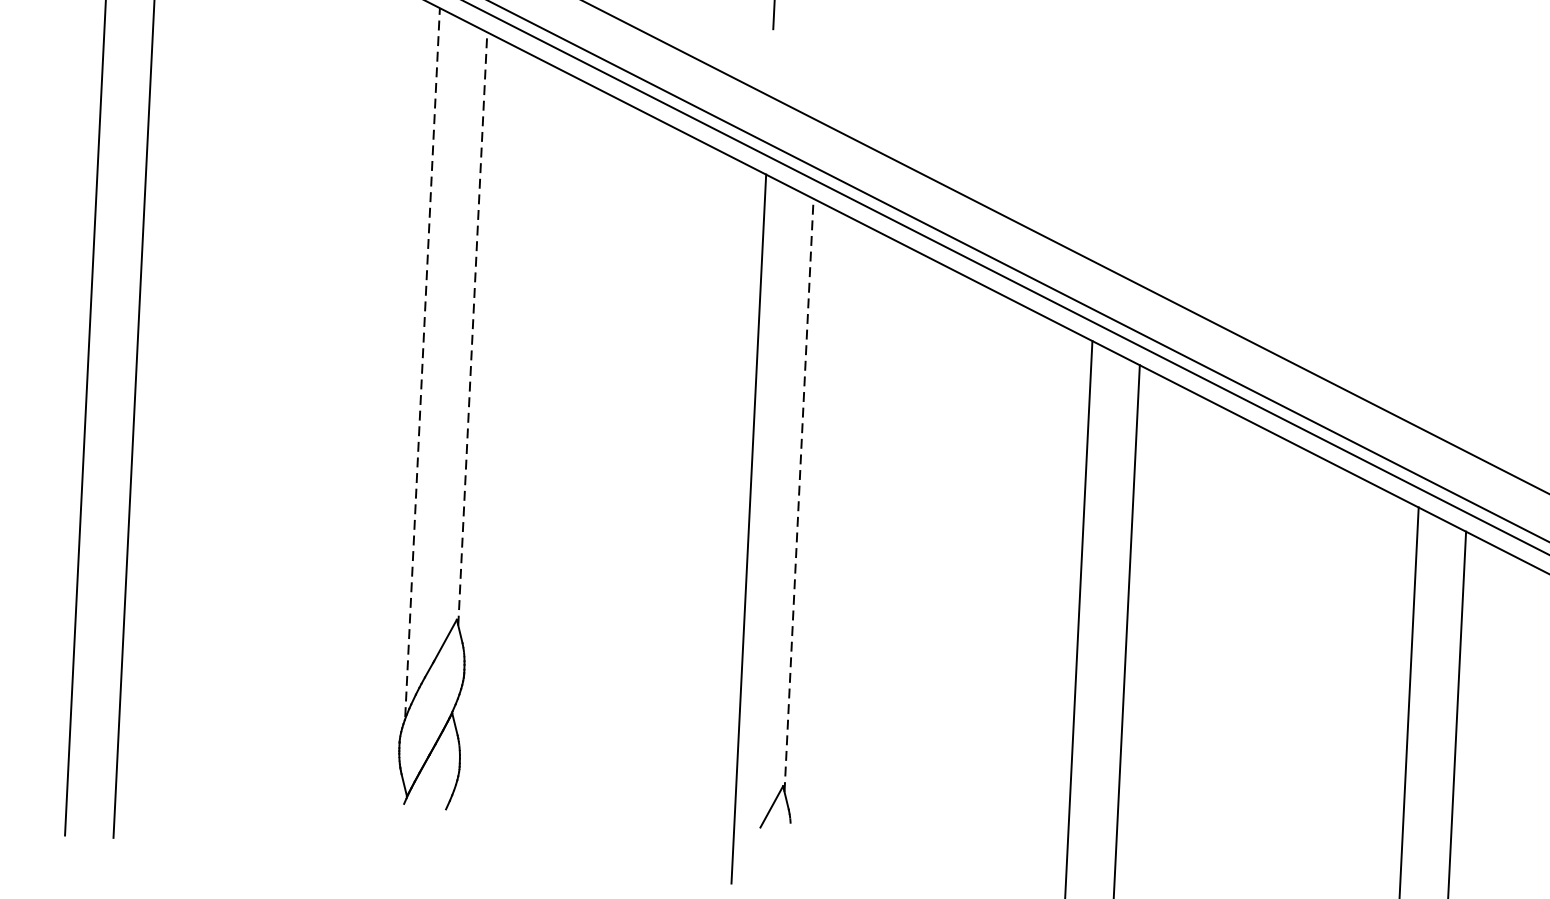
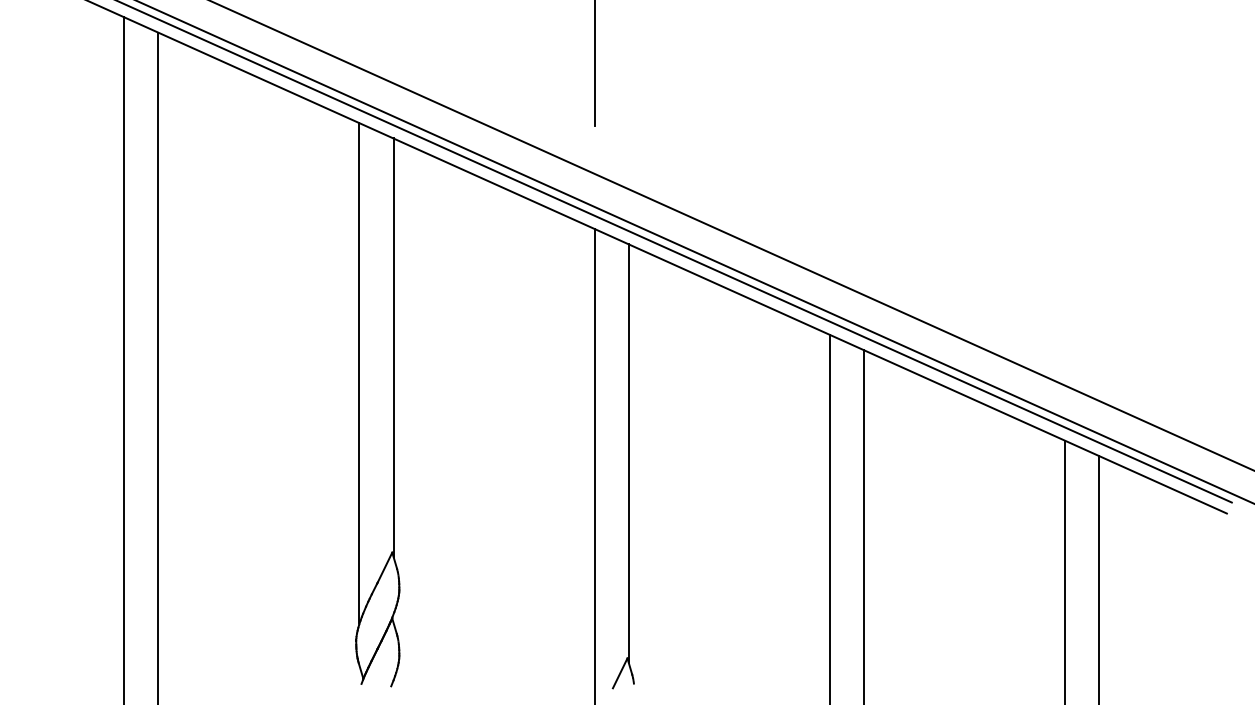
line: (472, 328) -> (393, 347), dashed -> solid
line: (422, 361) -> (359, 372), dashed -> solid
line: (798, 494) -> (628, 452), dashed -> solid

